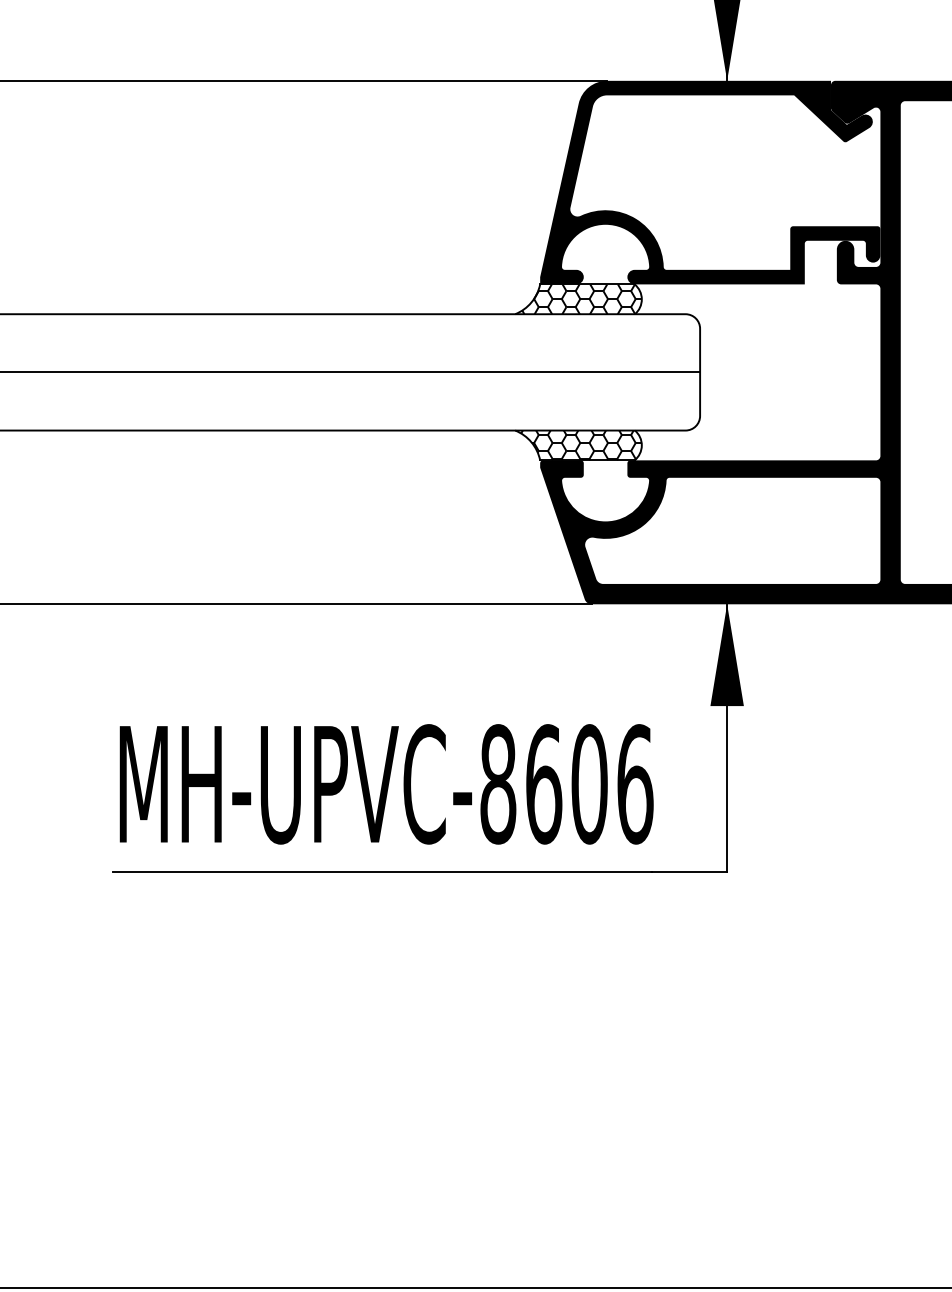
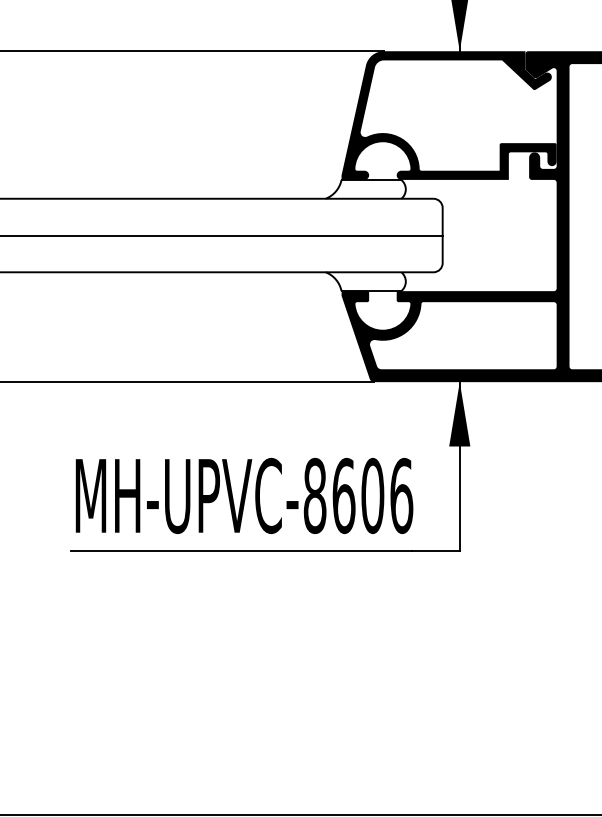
hatch: (581, 297) -> (367, 188), removed
hatch: (581, 445) -> (367, 281), removed

